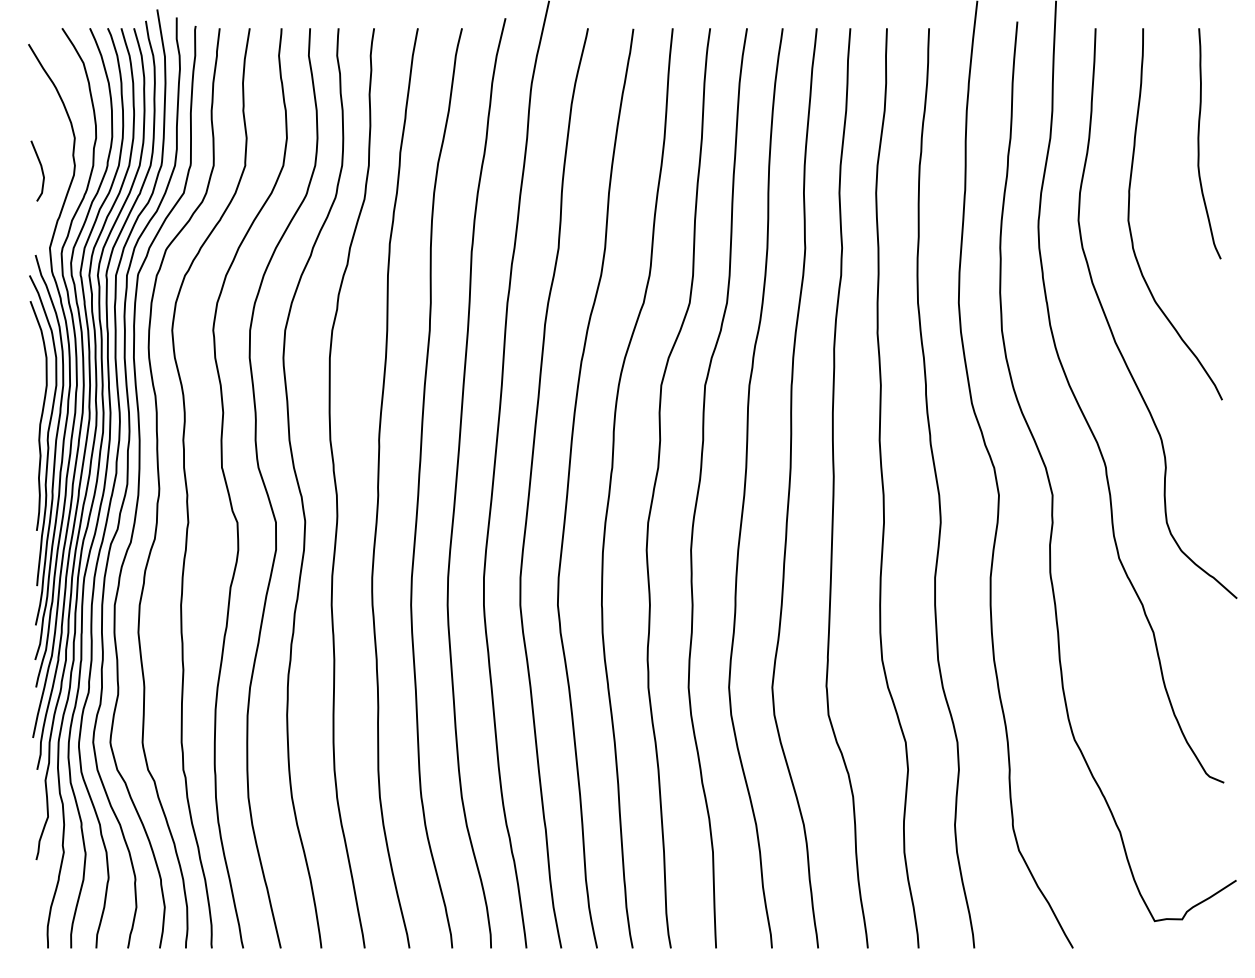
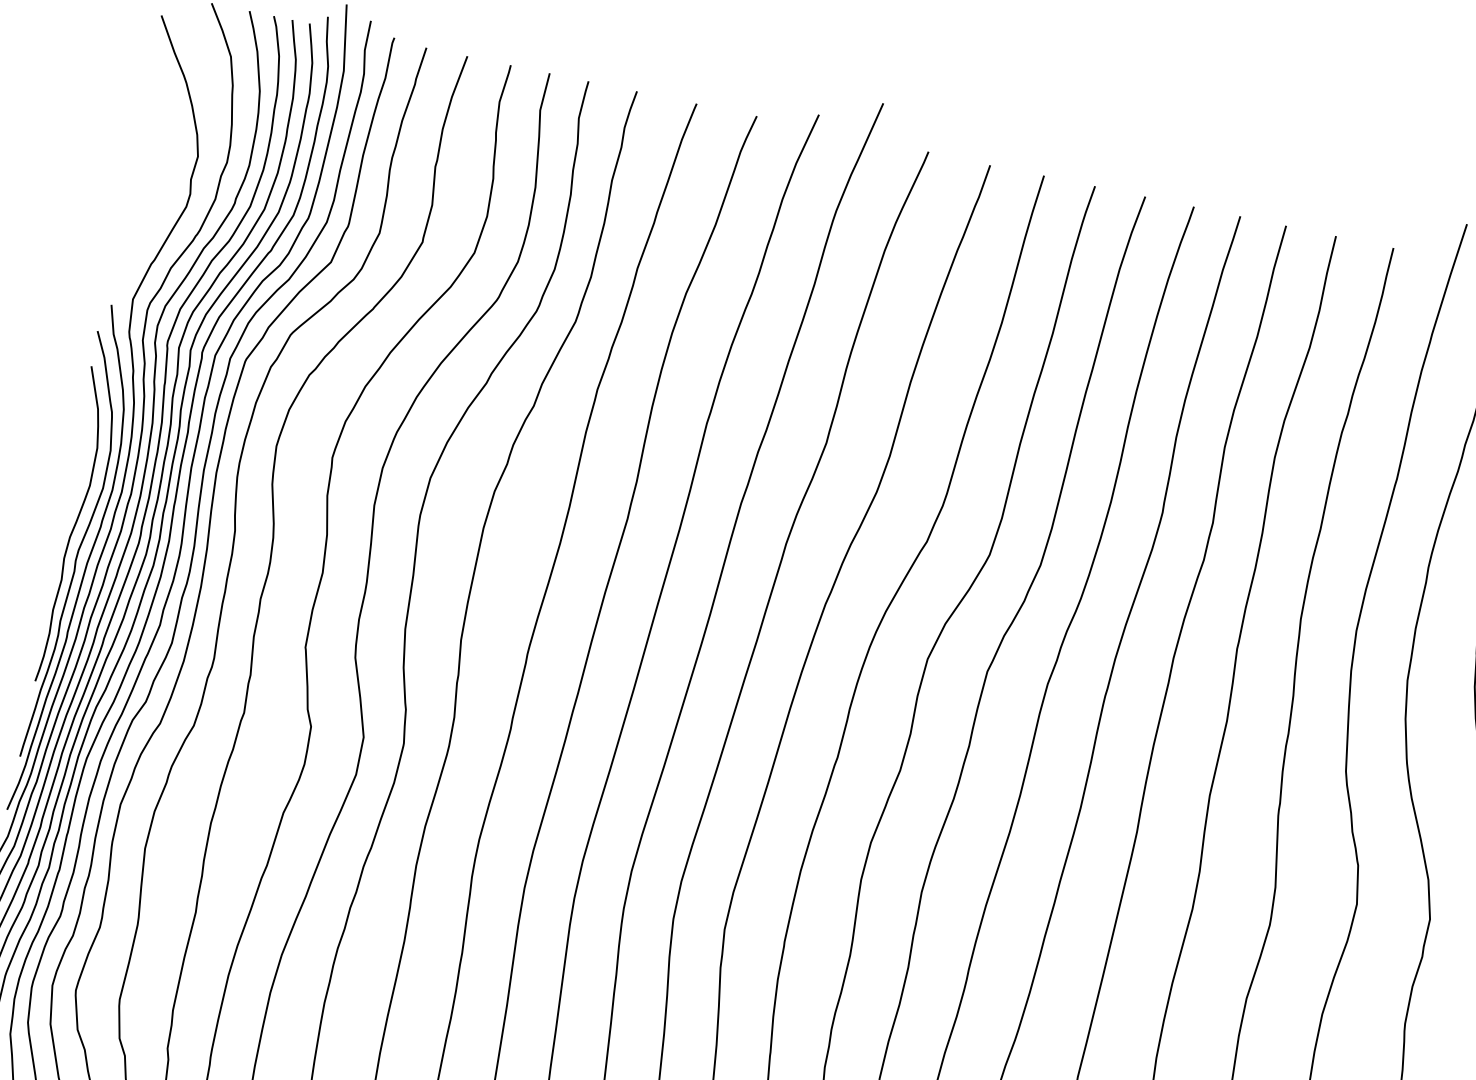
line: (41, 170) -> (143, 191), removed

